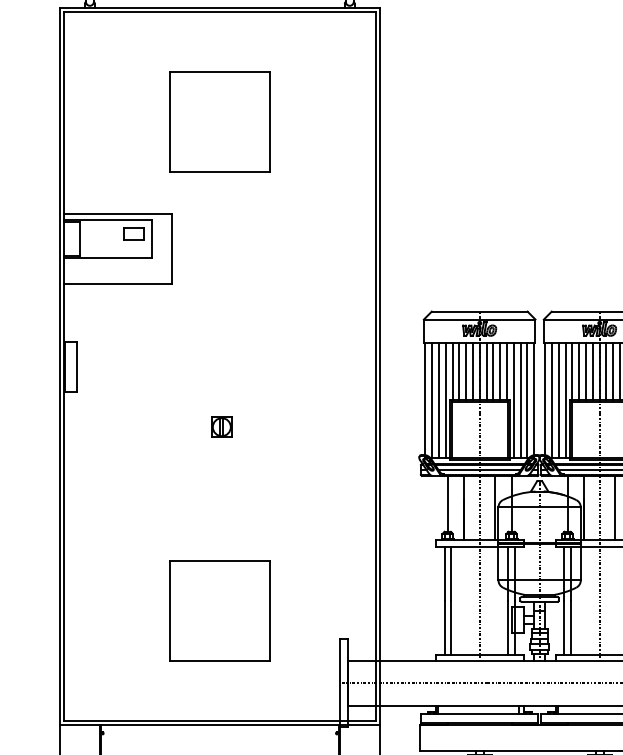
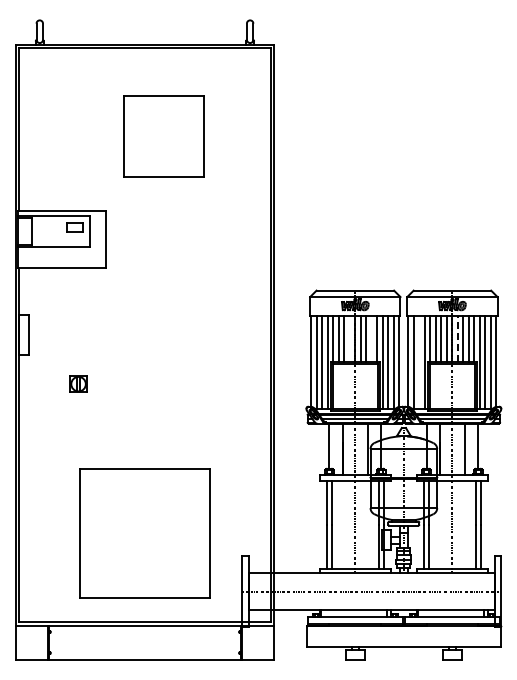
part: (219, 121) -> (163, 136), moved
line: (472, 371) -> (349, 339), removed
line: (499, 371) -> (371, 339), removed
line: (605, 371) -> (457, 339), solid -> dashed
line: (558, 400) -> (419, 362), removed
part: (221, 426) -> (78, 383), moved
part: (219, 611) -> (144, 533), size x1.6

